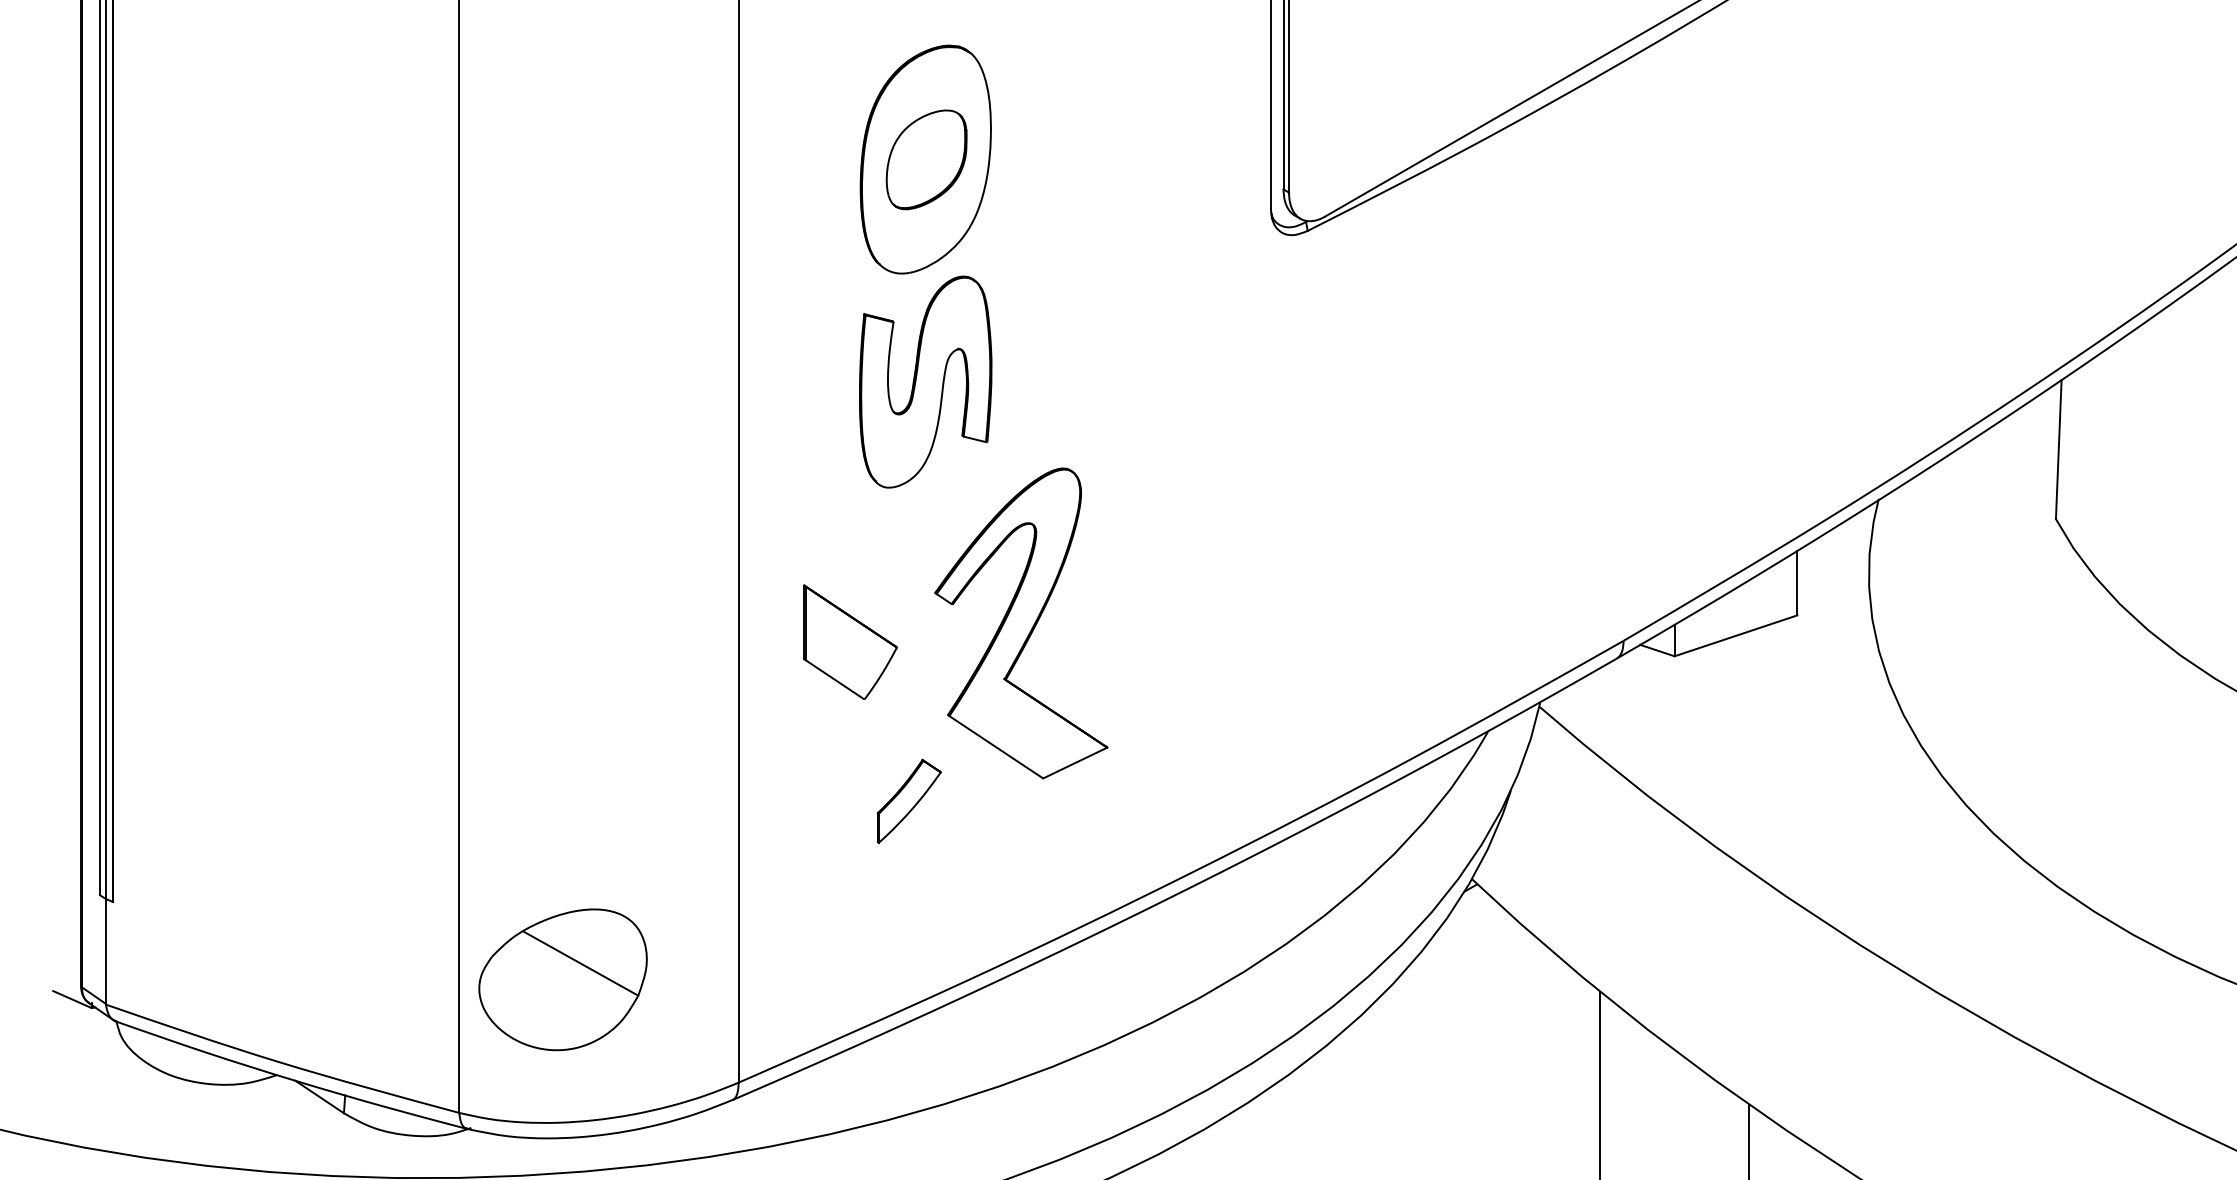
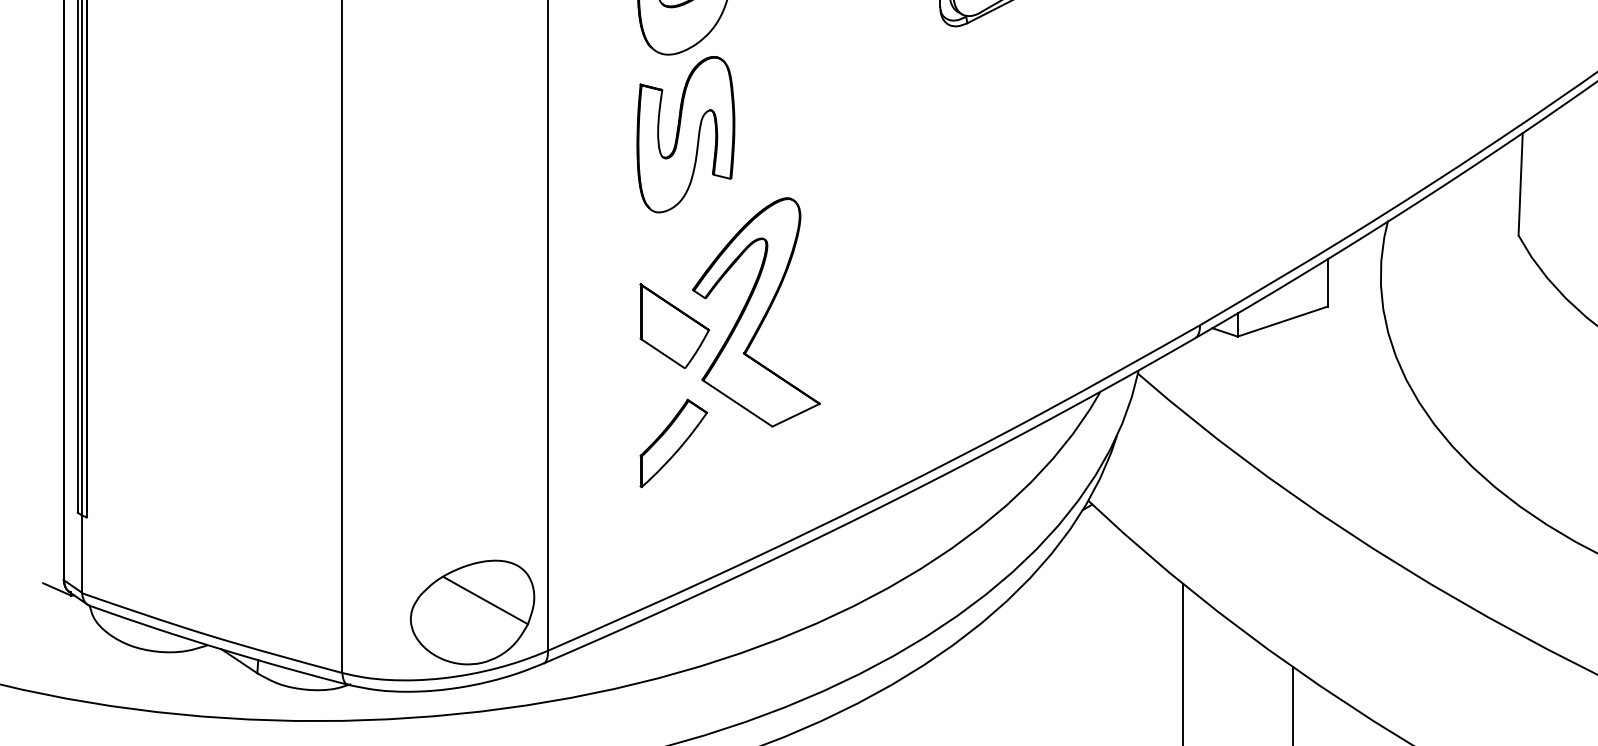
part: (850, 641) -> (674, 325), moved
part: (909, 801) -> (673, 443), size x1.43
part: (562, 979) -> (472, 612), moved

